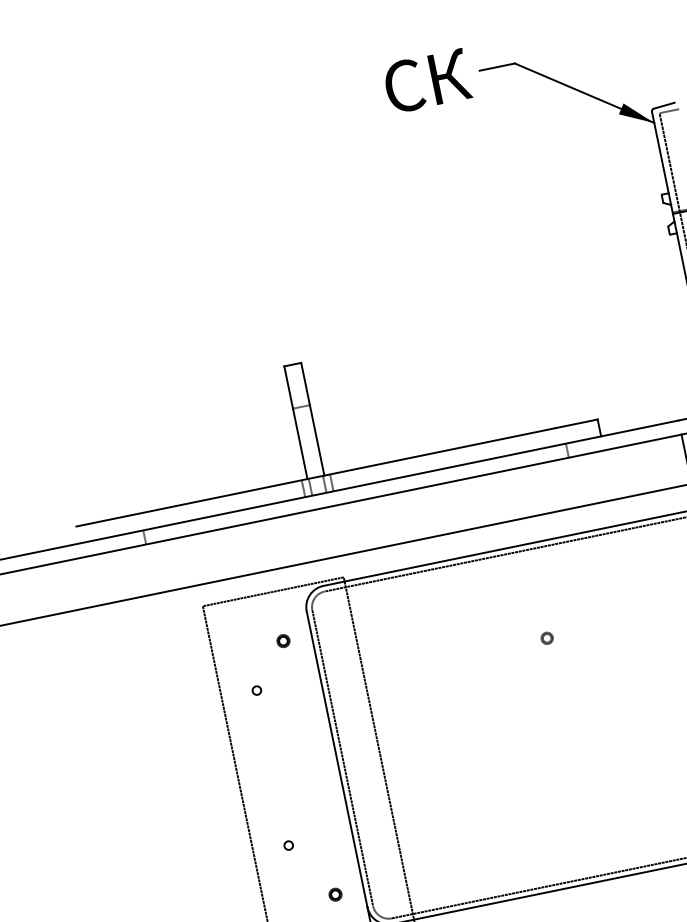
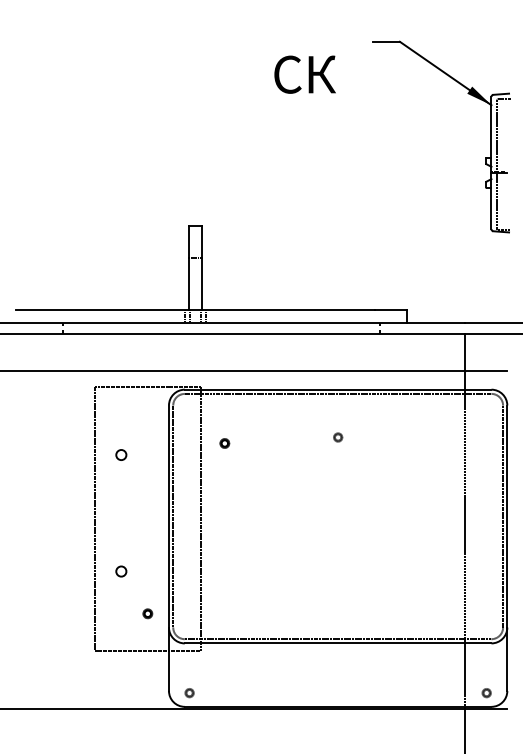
text: (426, 81) -> (304, 74), moved
part: (547, 638) -> (338, 437), moved
part: (283, 641) -> (224, 443), moved
circle: (257, 690) -> (121, 455), size x1.6
circle: (288, 845) -> (121, 571), size x1.6

